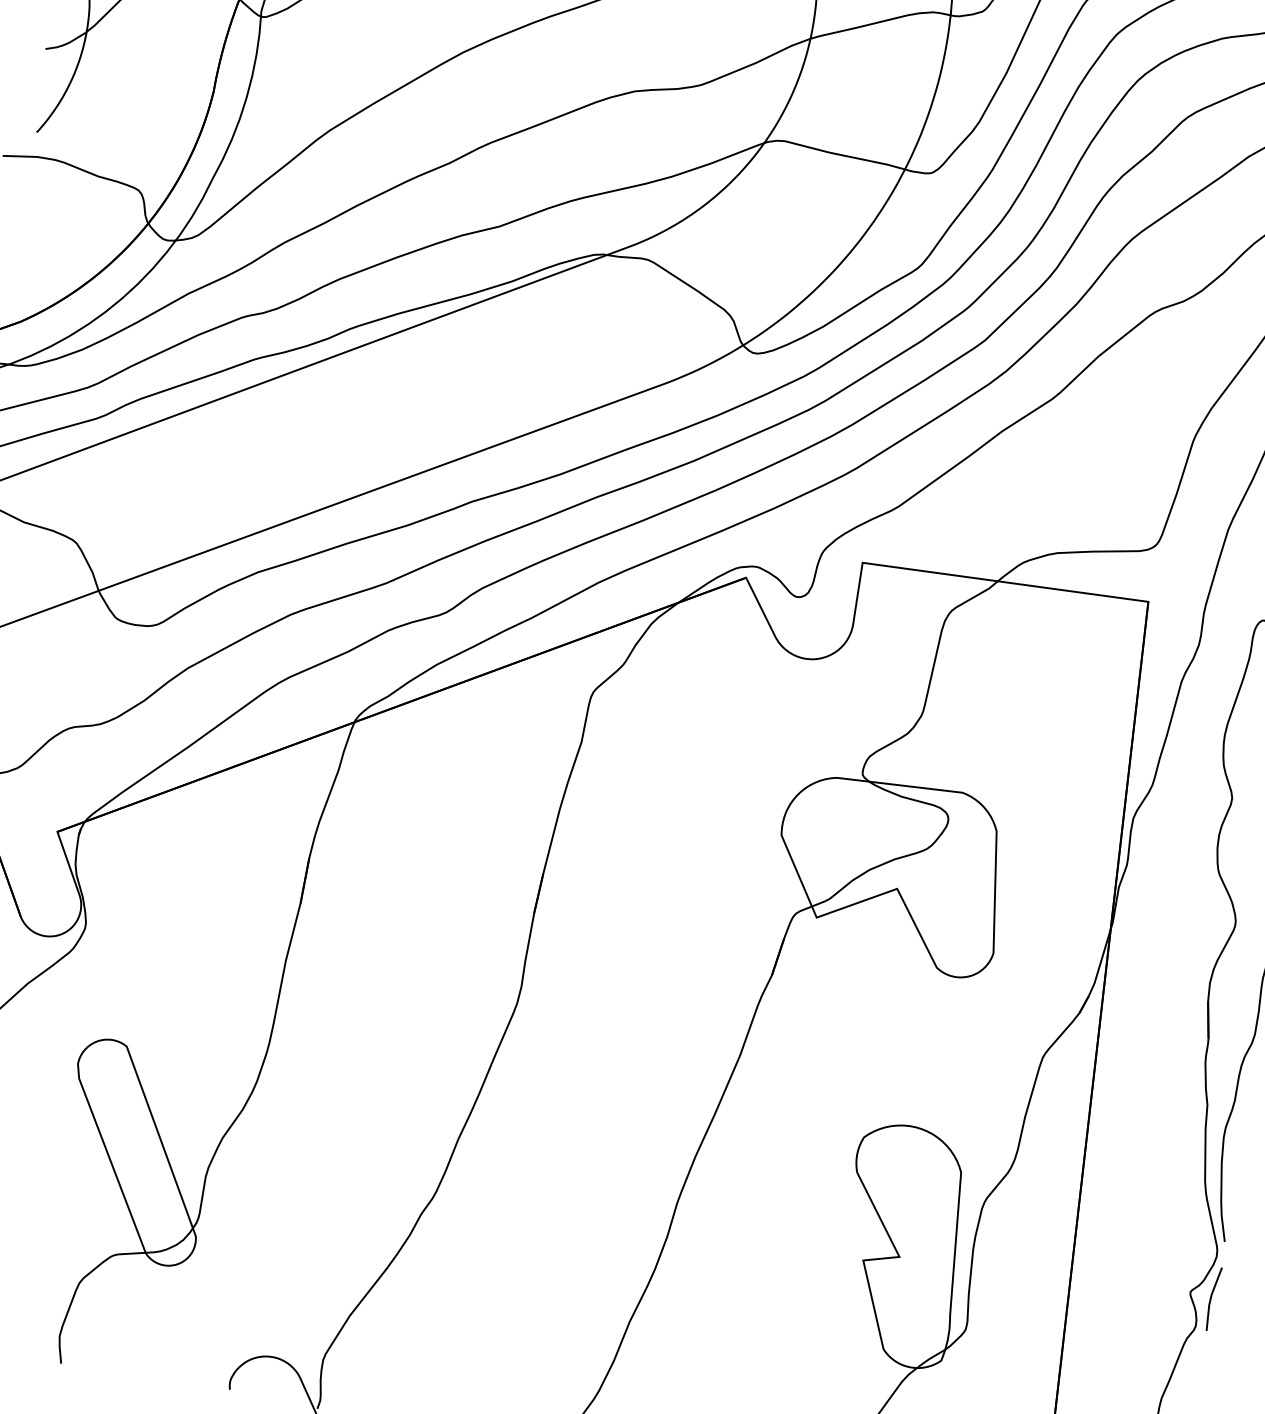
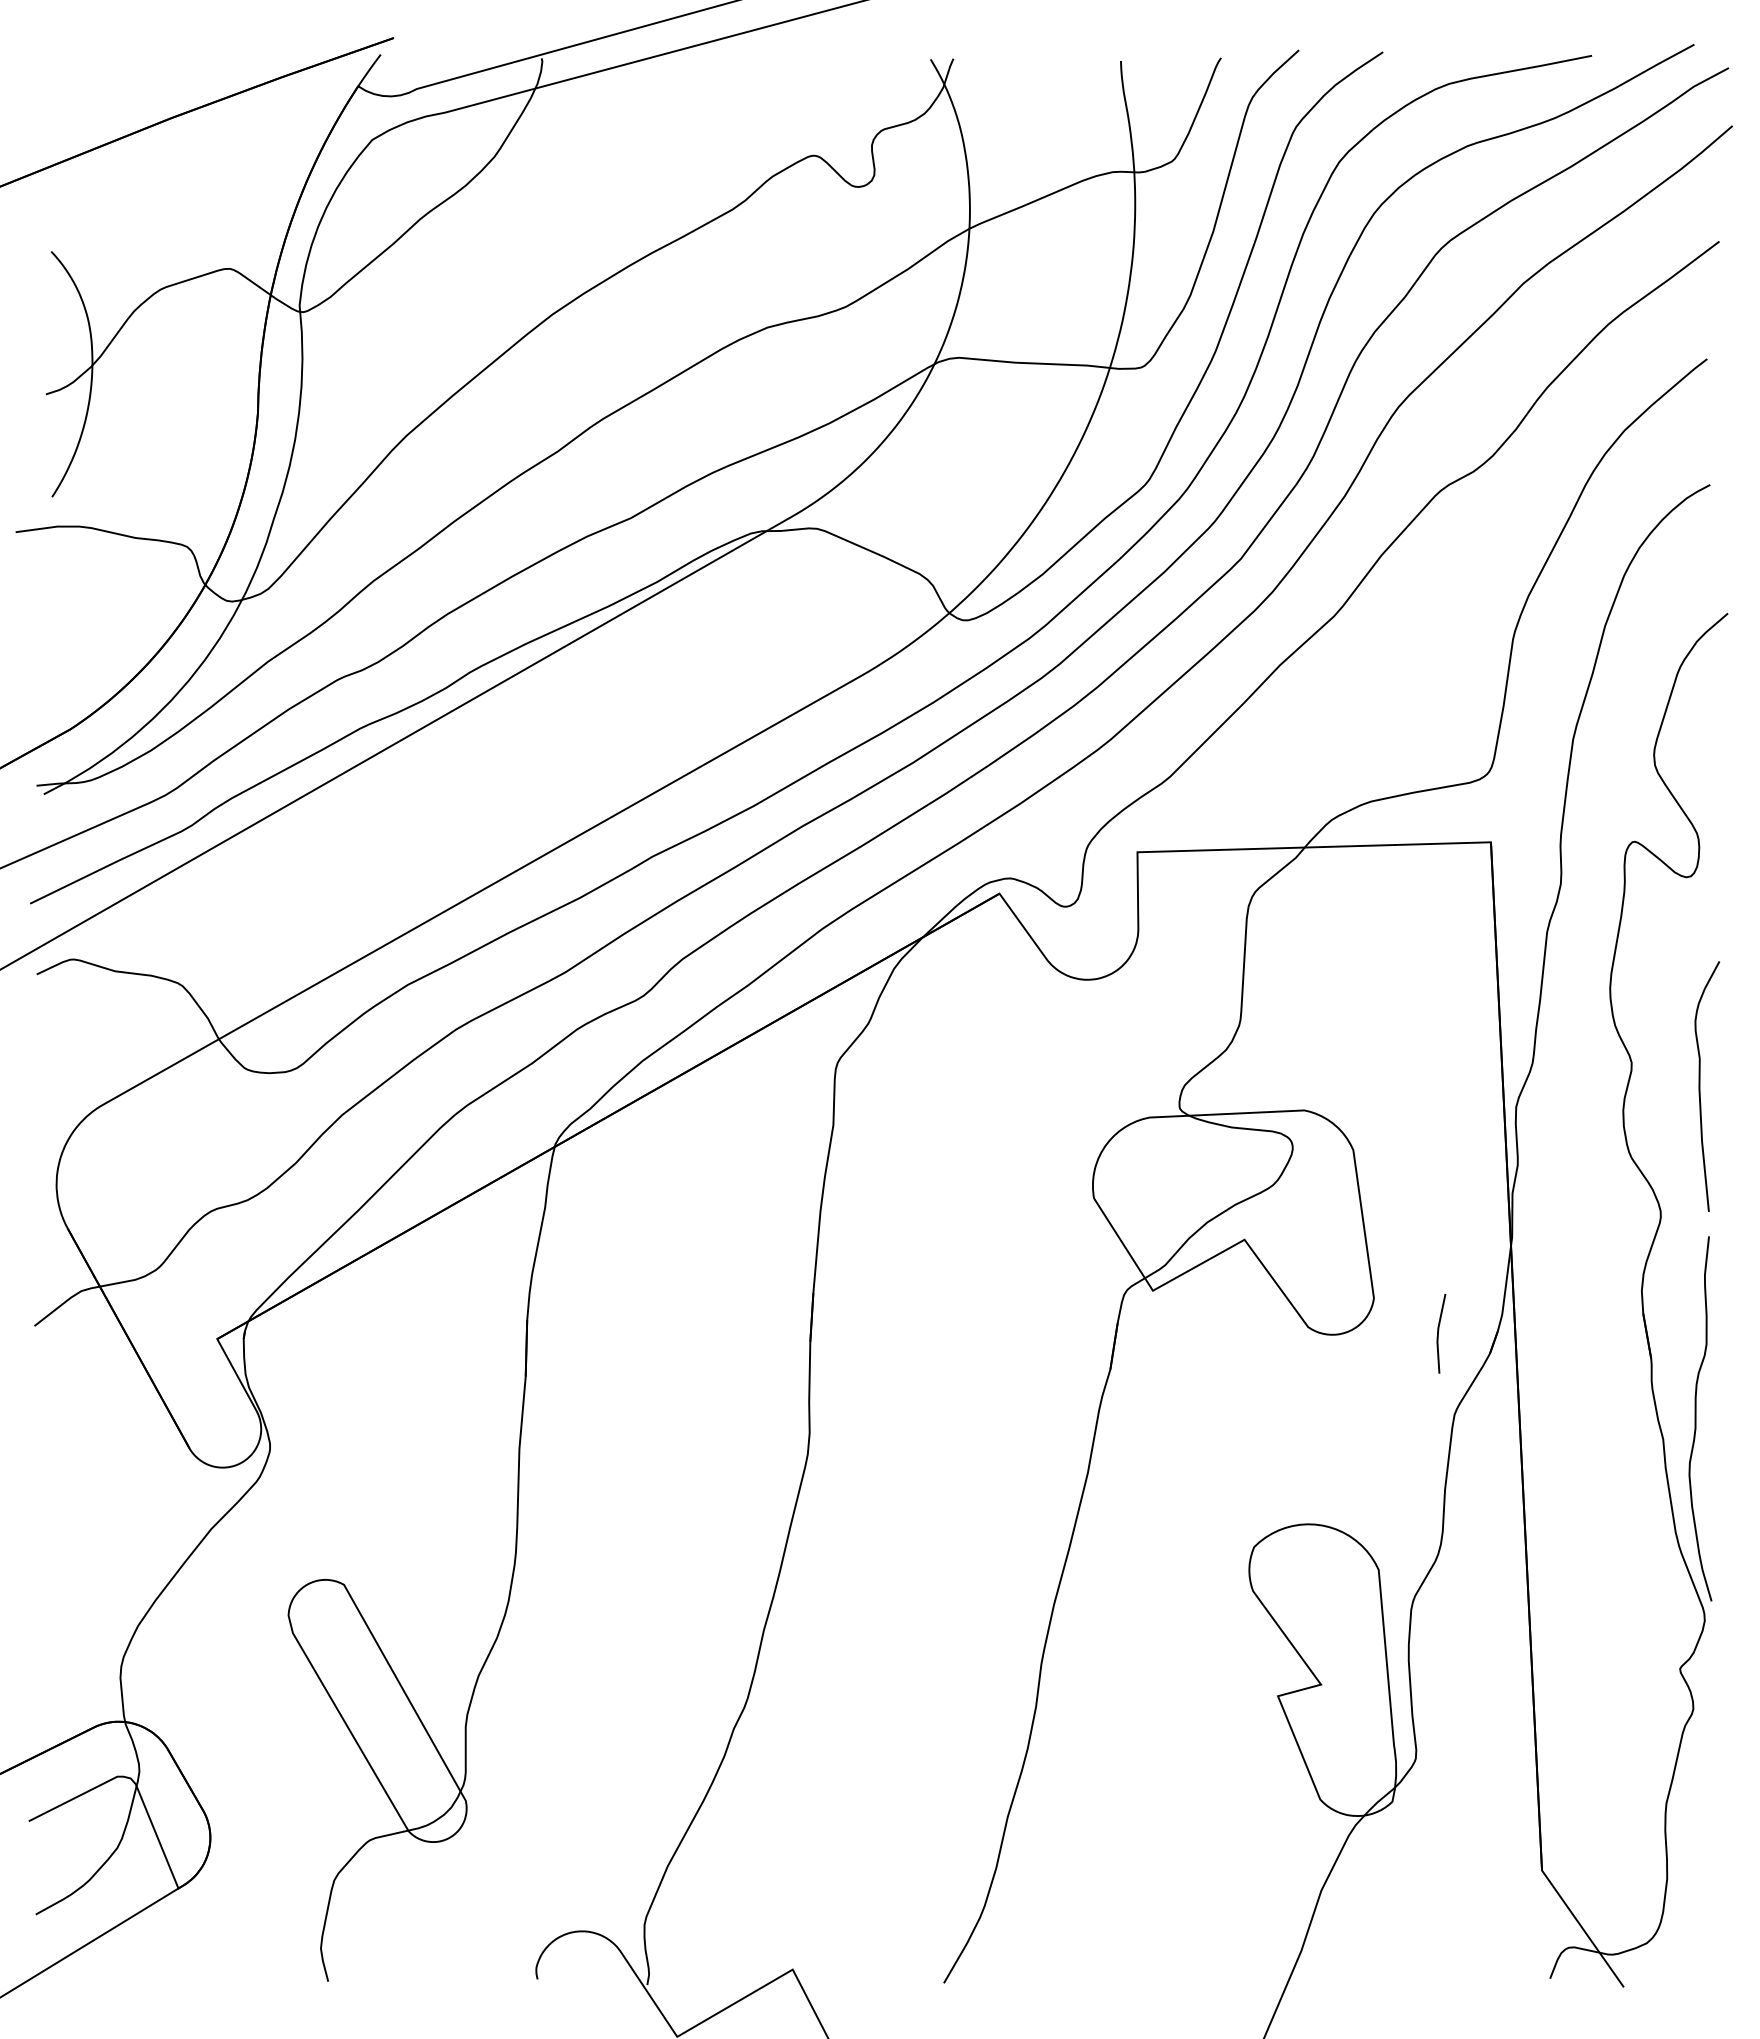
line: (1211, 1298) -> (1438, 1333), moved

